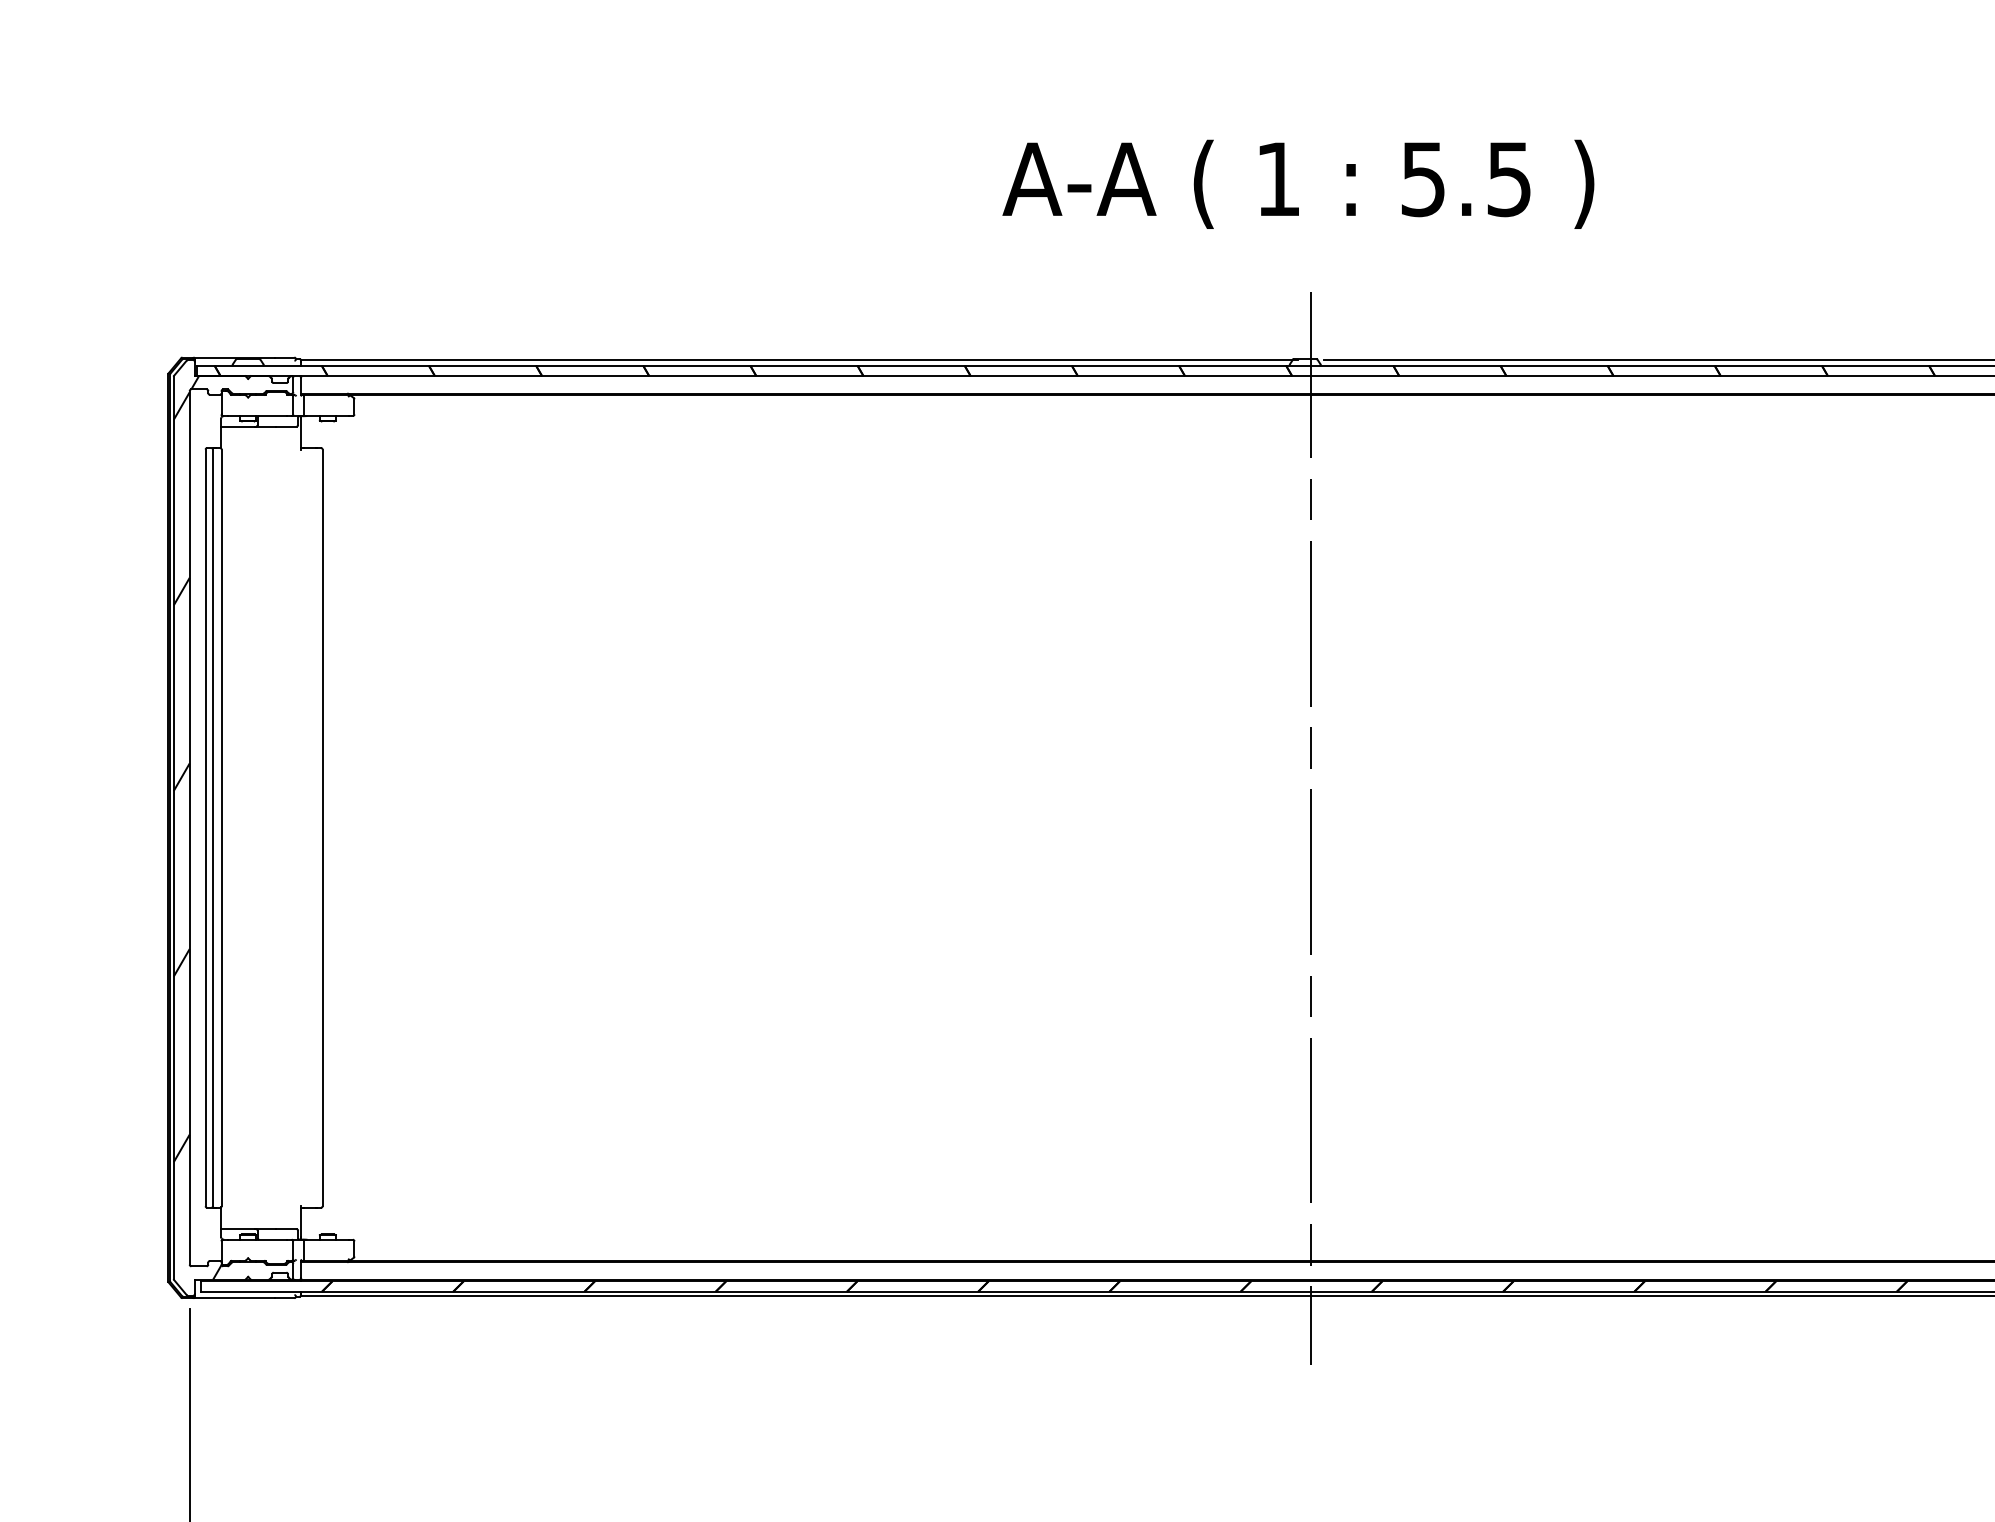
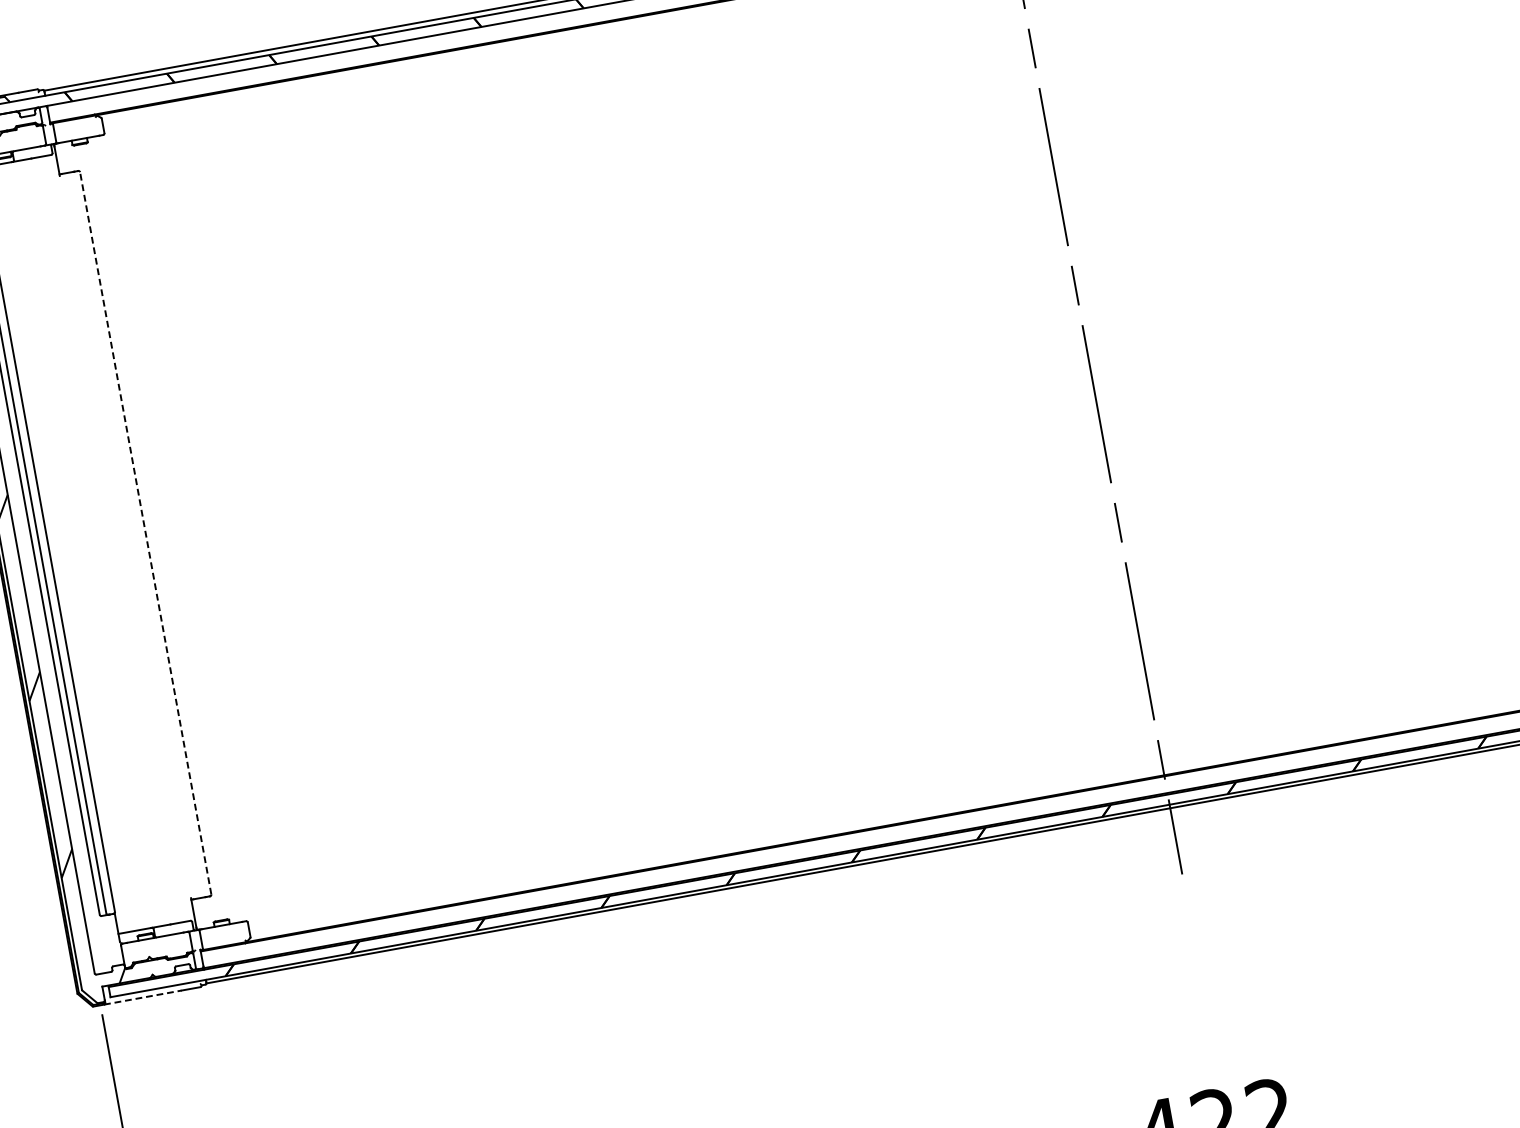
line: (322, 827) -> (145, 533), solid -> dashed
line: (234, 1298) -> (143, 997), solid -> dashed

